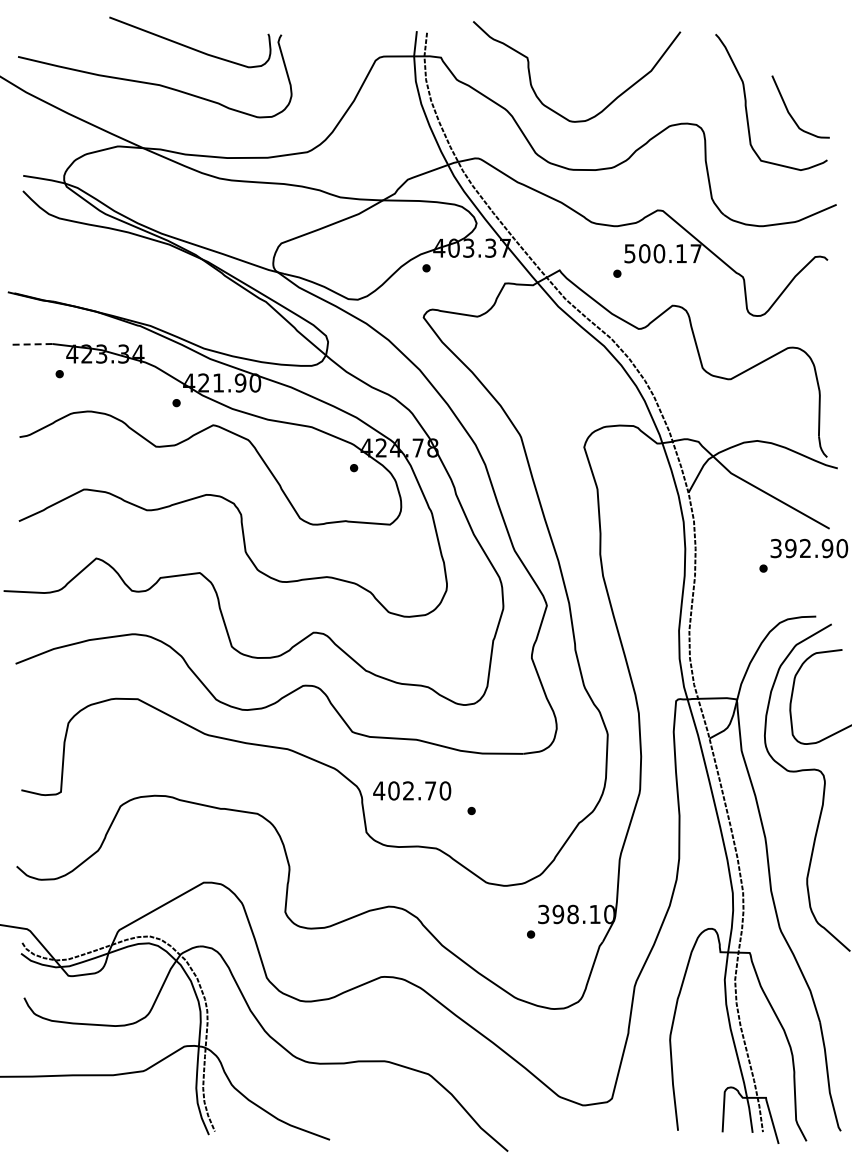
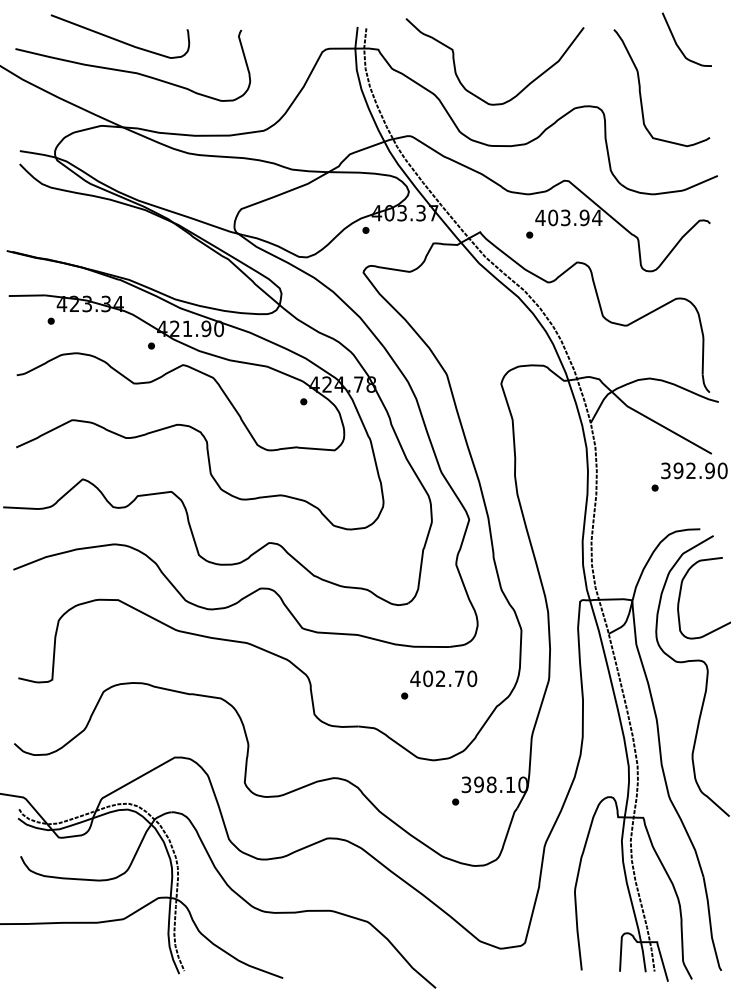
curve: (189, 46) -> (119, 40), moved
curve: (790, 113) -> (678, 45), moved
text: (662, 253) -> (568, 217), 500.17 -> 403.94
line: (30, 344) -> (26, 295), dashed -> solid
text: (412, 790) -> (444, 678), moved

